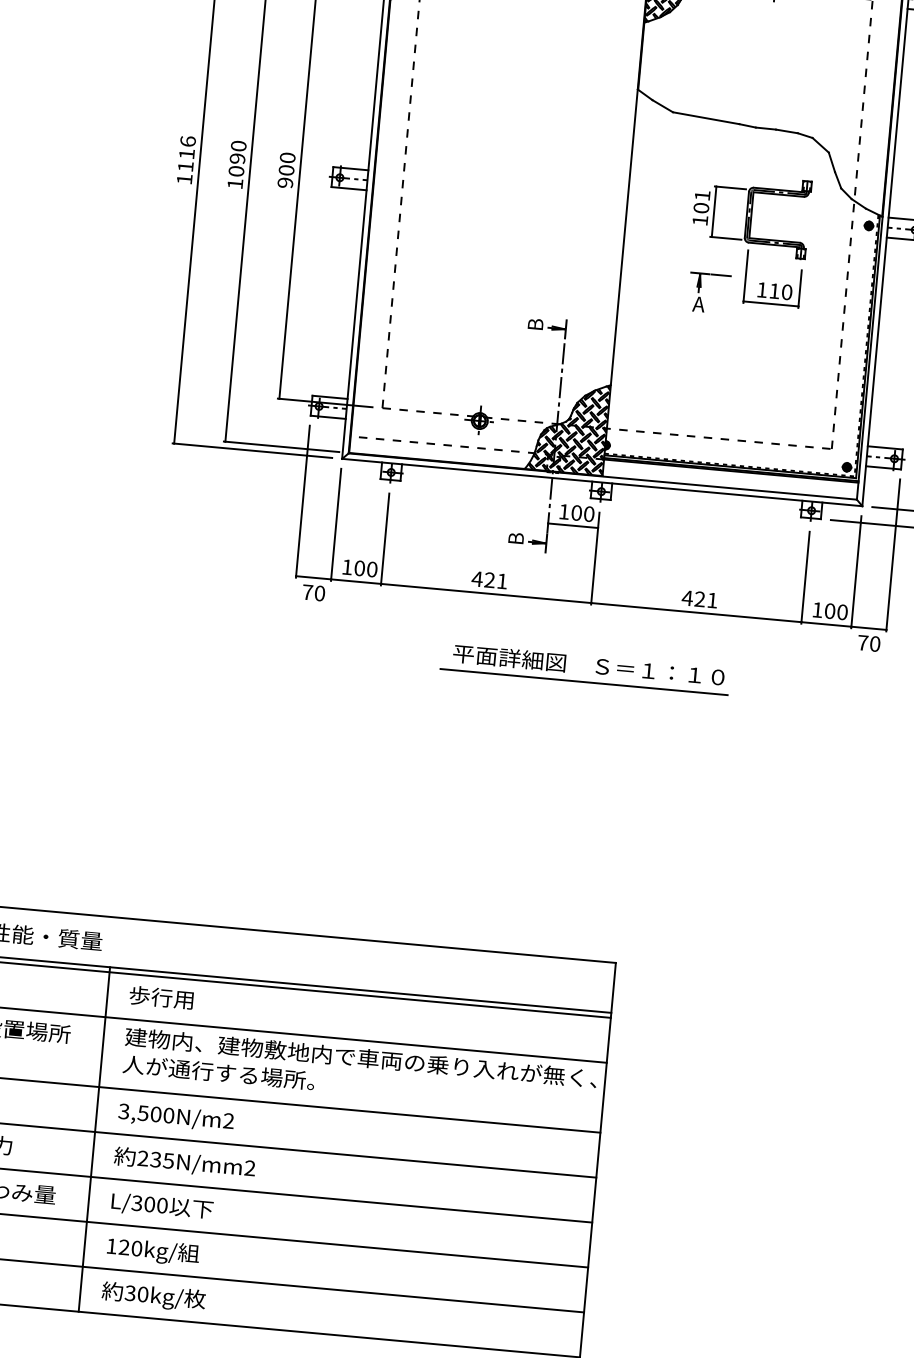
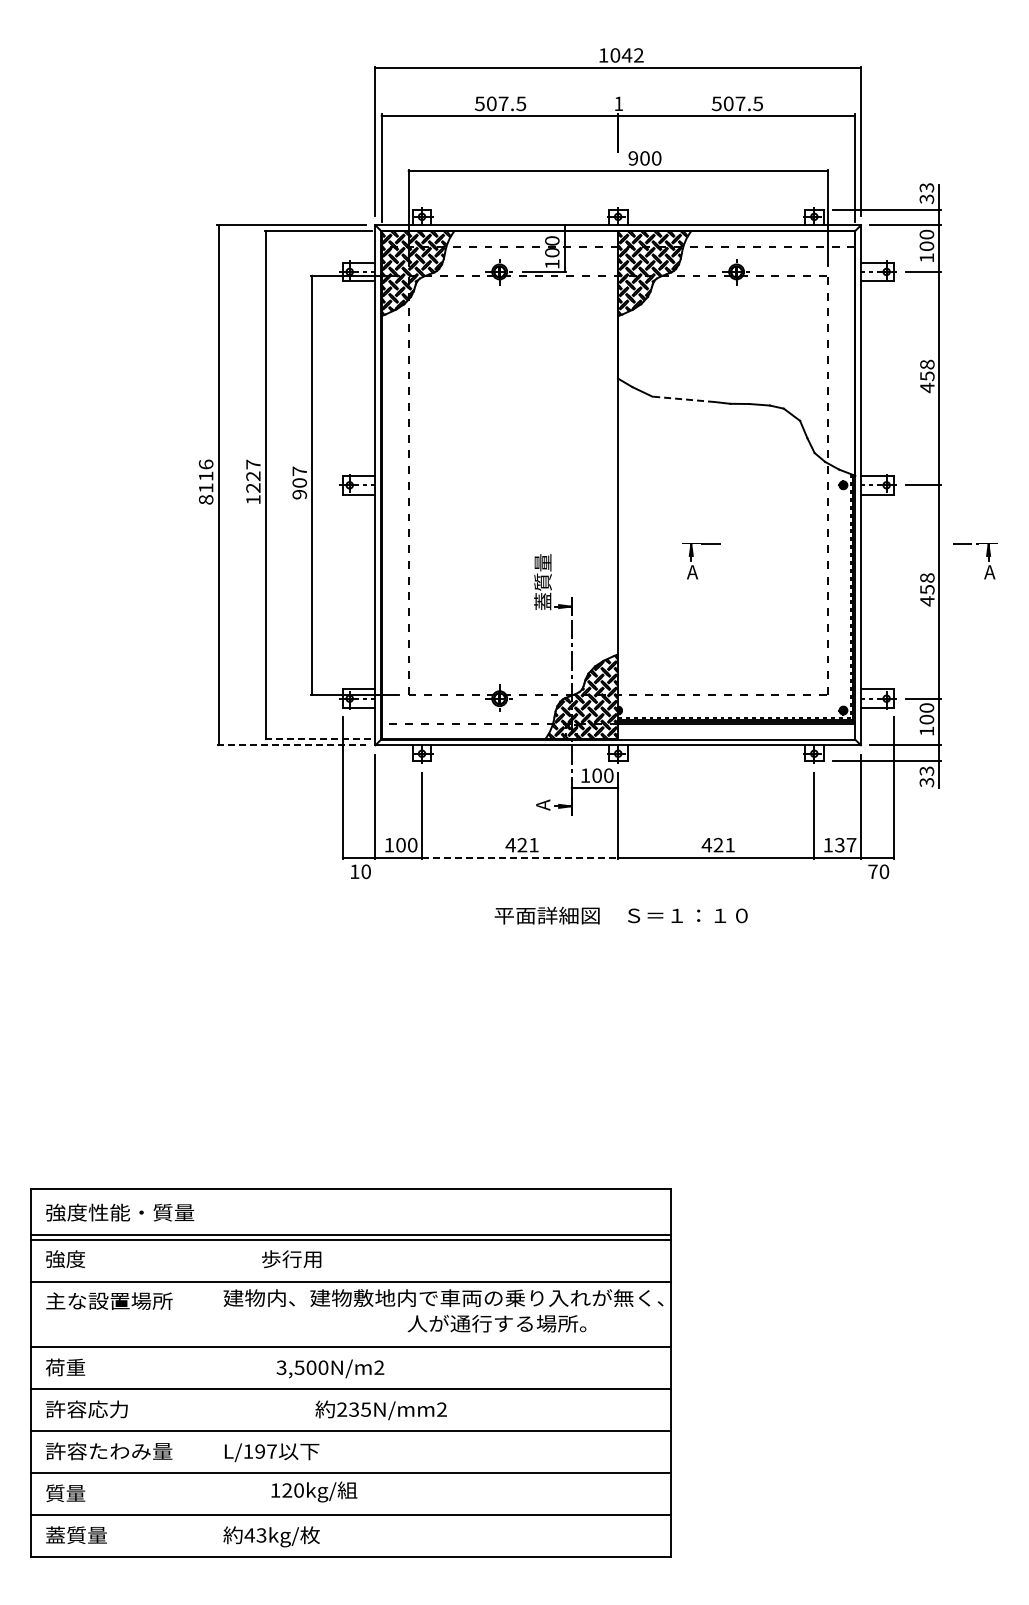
line: (705, 118) -> (683, 399), solid -> dashed
text: (237, 157) -> (253, 475), 1090 -> 1227
text: (287, 158) -> (299, 471), 900 -> 907
text: (183, 178) -> (205, 499), 1116 -> 8116
part: (749, 238) -> (733, 507), removed
text: (537, 300) -> (542, 582), B -> 蓋質量
line: (281, 447) -> (318, 739), solid -> dashed
line: (253, 451) -> (292, 745), solid -> dashed
text: (516, 538) -> (543, 804), B -> A
text: (307, 592) -> (354, 871), 70 -> 10
line: (486, 593) -> (520, 857), solid -> dashed
text: (836, 611) -> (845, 844), 100 -> 137
line: (584, 682) -> (618, 931), removed
text: (161, 997) -> (291, 1259), moved
text: (218, 1072) -> (496, 1323), moved
text: (176, 1117) -> (330, 1368), moved
line: (94, 1138) -> (203, 1395), removed
text: (184, 1163) -> (380, 1410), moved
text: (149, 1204) -> (259, 1451), L/300 -> L/197
text: (153, 1251) -> (314, 1491), moved
text: (136, 1293) -> (255, 1535), 30kg/ -> 43kg/

